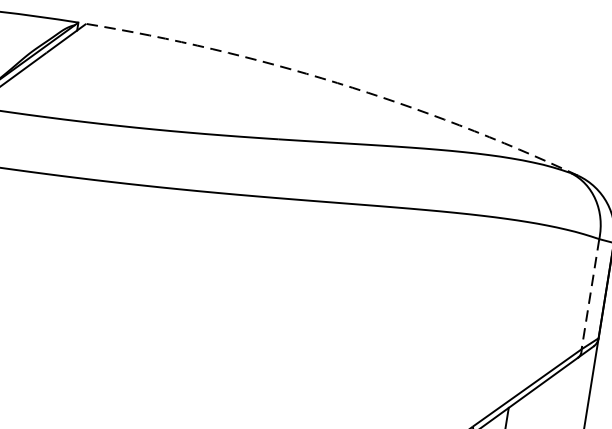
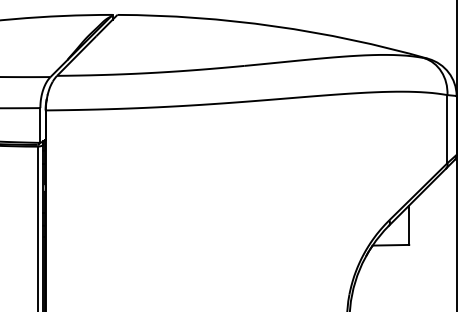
arc: (337, 83) -> (274, 26), dashed -> solid
line: (590, 294) -> (447, 129), dashed -> solid

